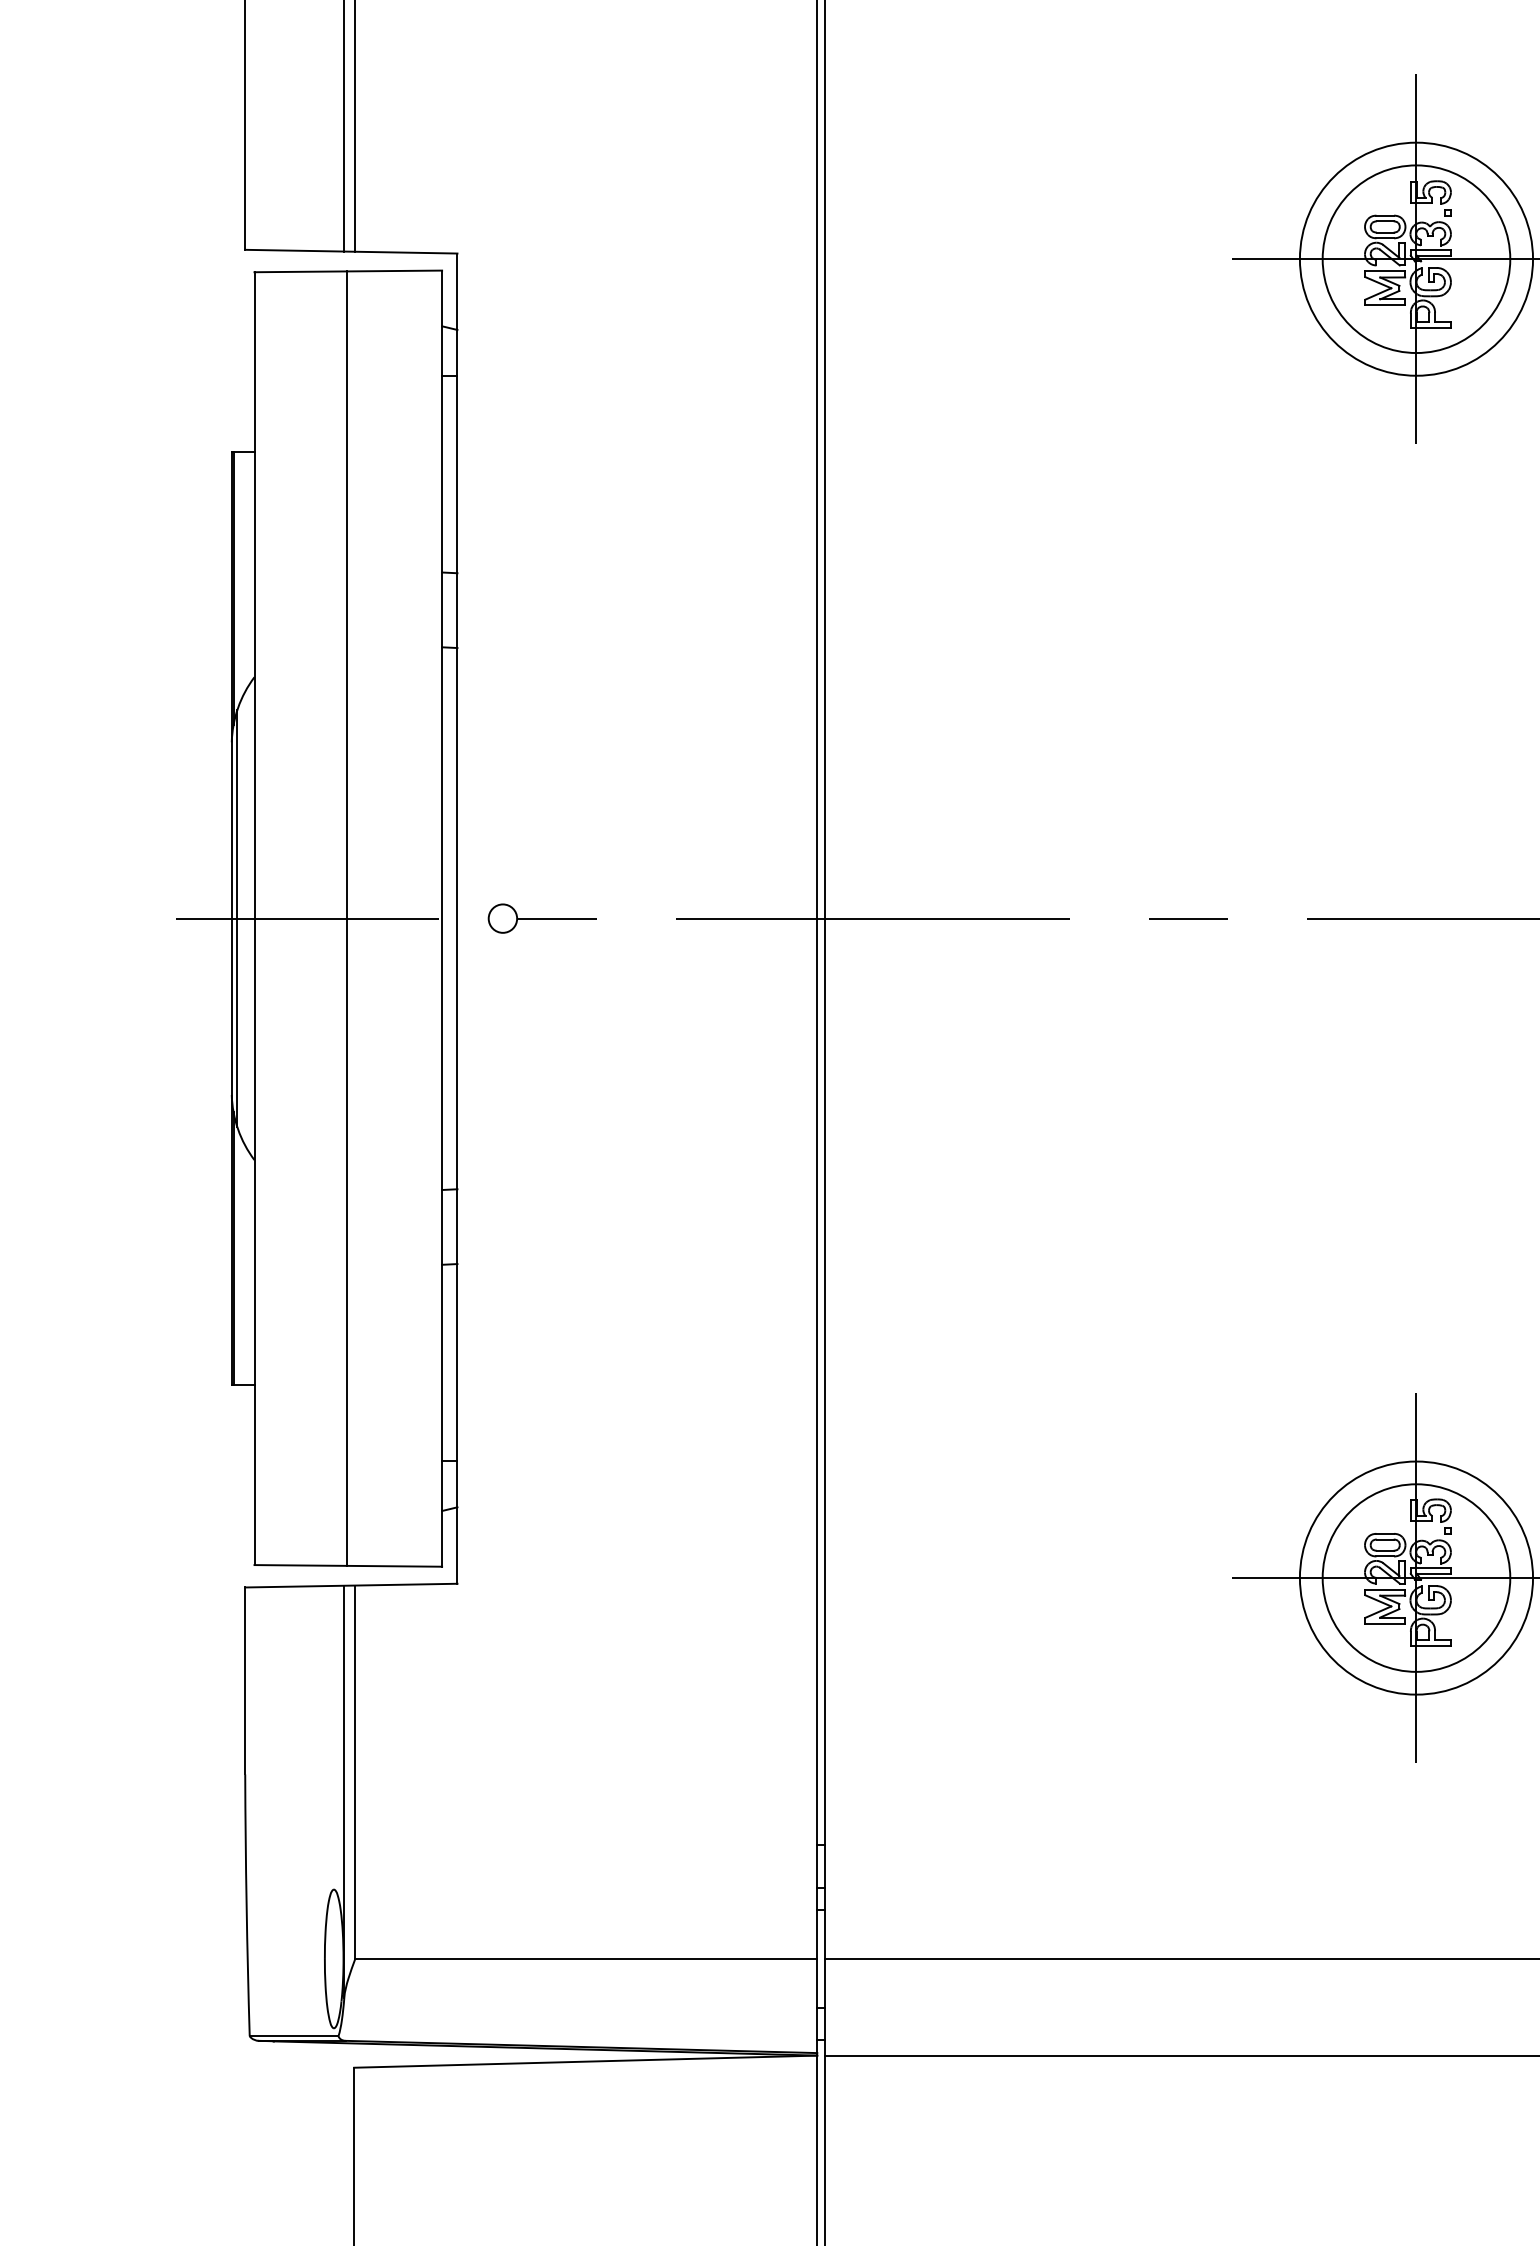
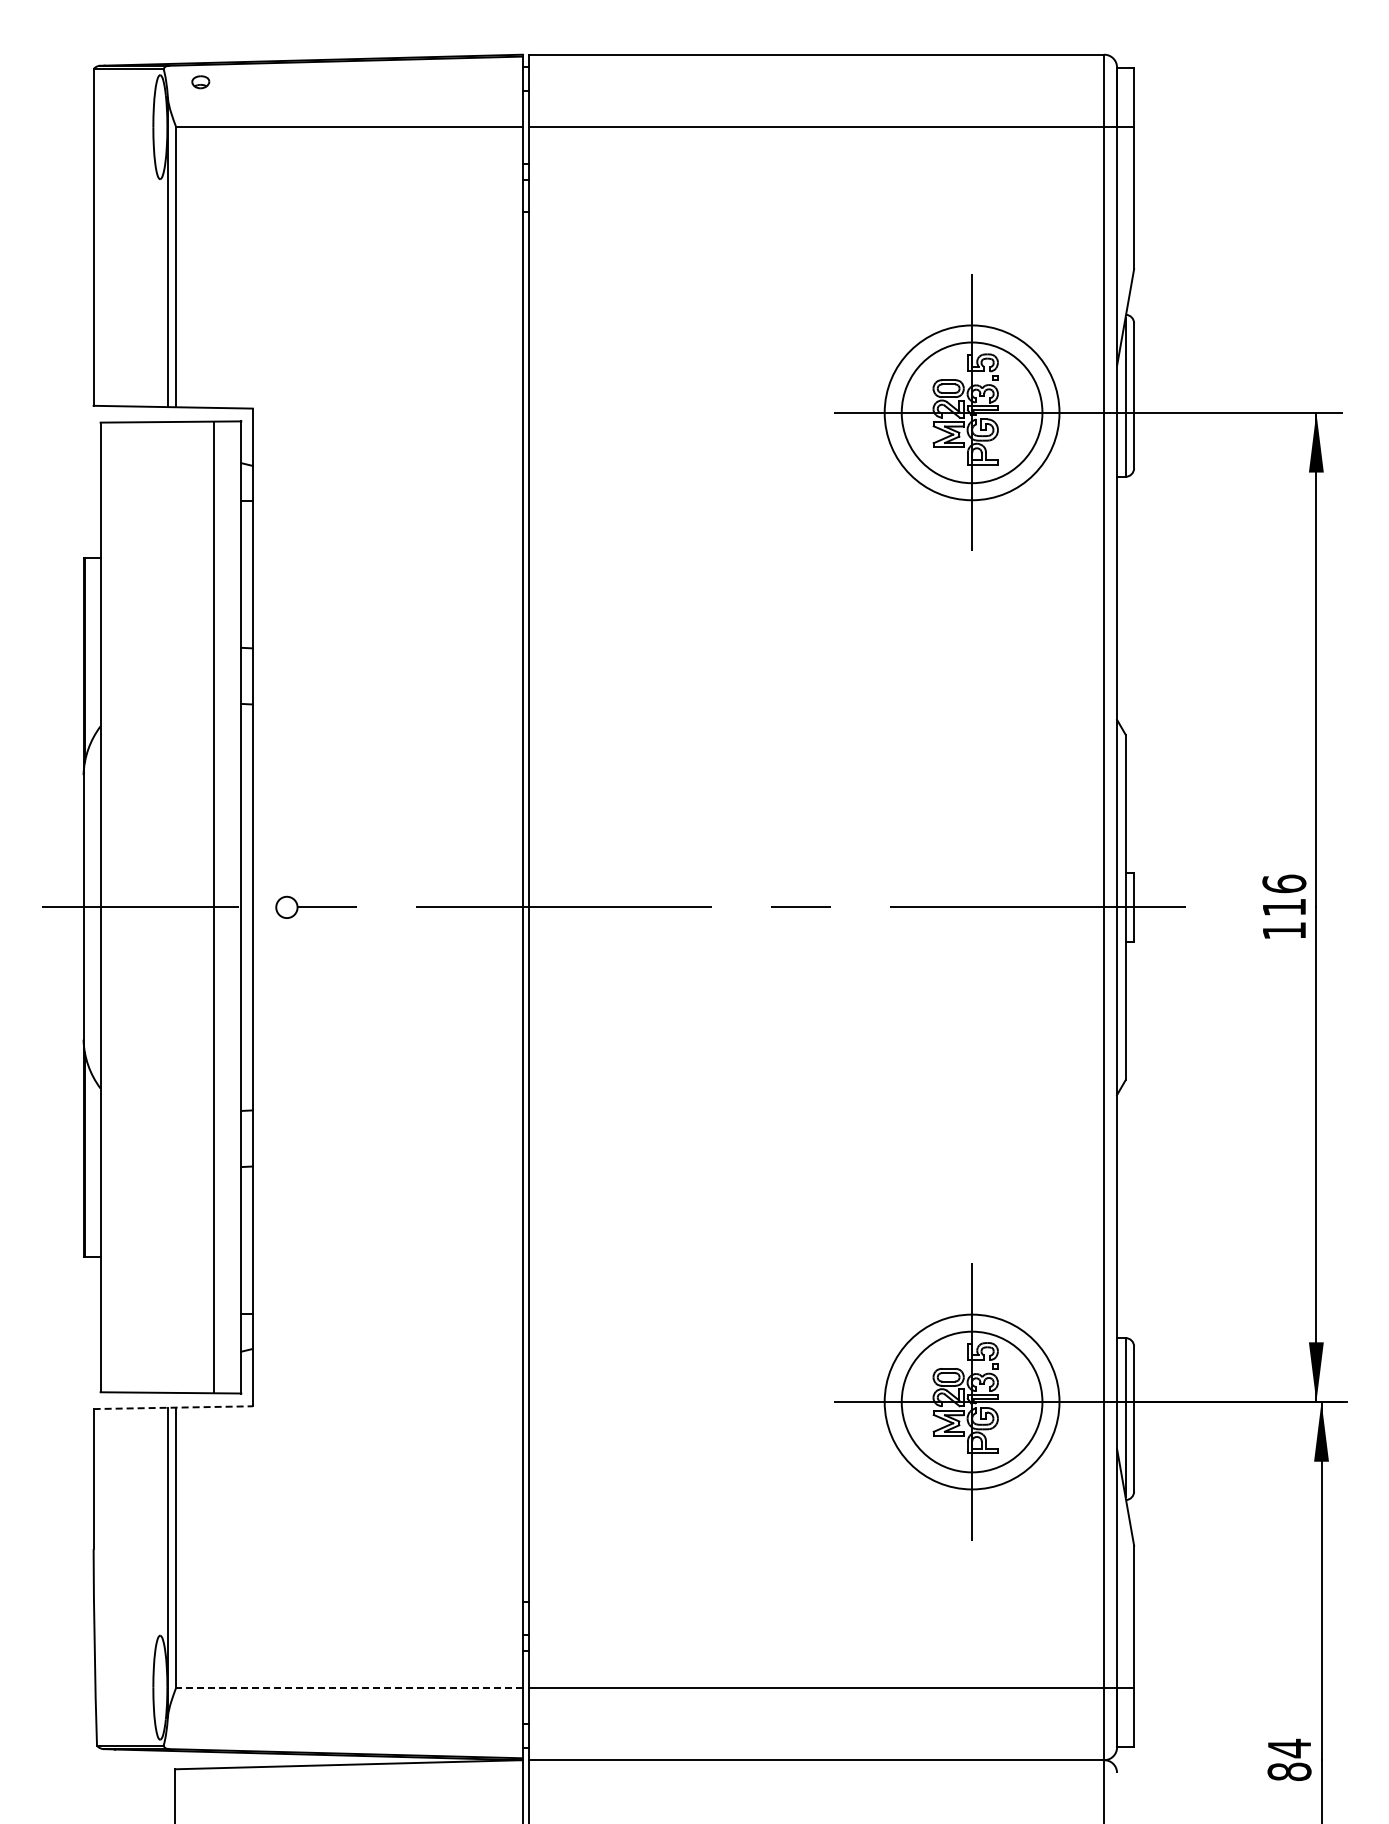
line: (237, 918) -> (87, 907), removed
line: (346, 918) -> (213, 907), moved
line: (351, 1585) -> (173, 1407), solid -> dashed
line: (585, 1958) -> (348, 1687), solid -> dashed

